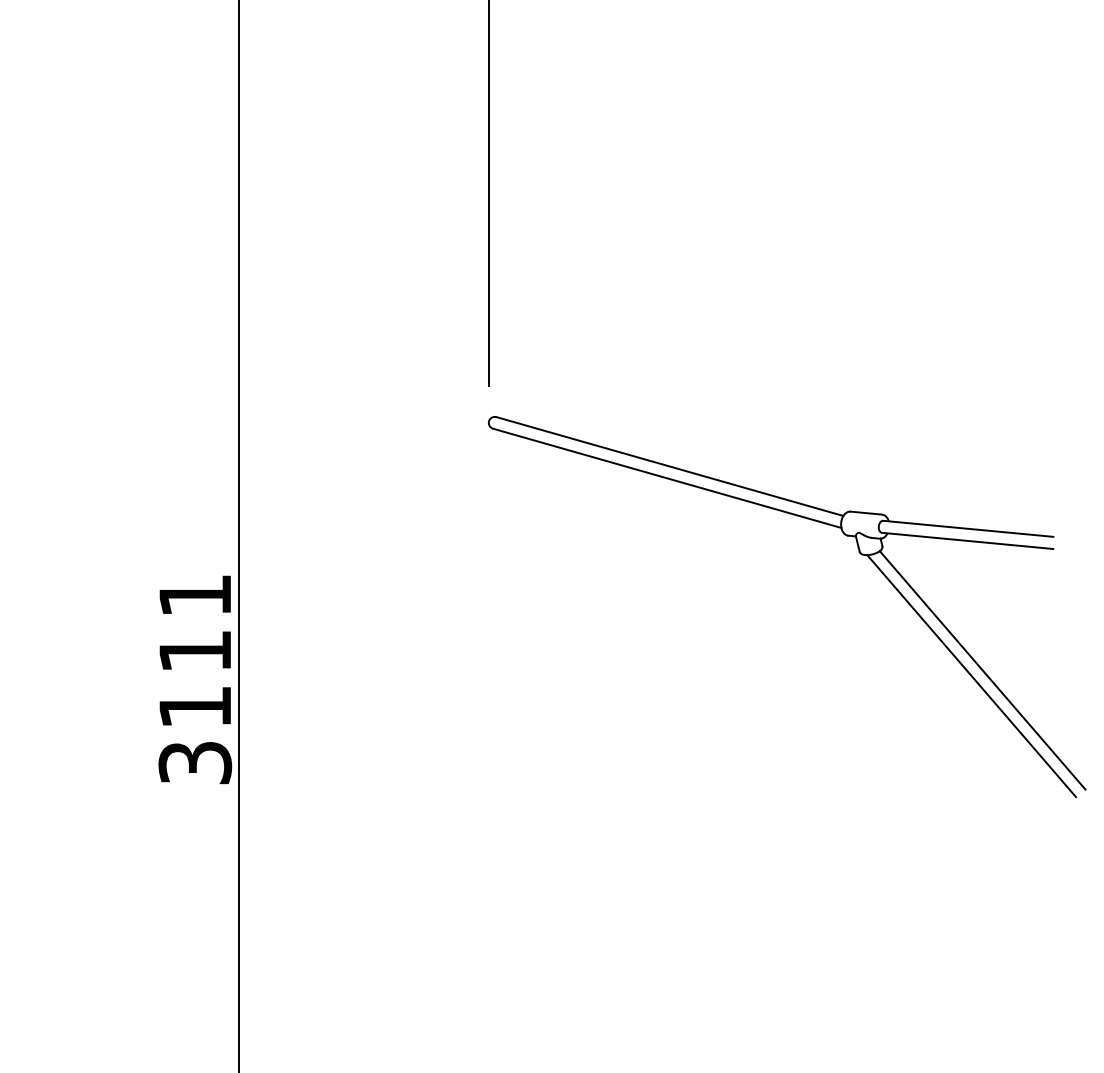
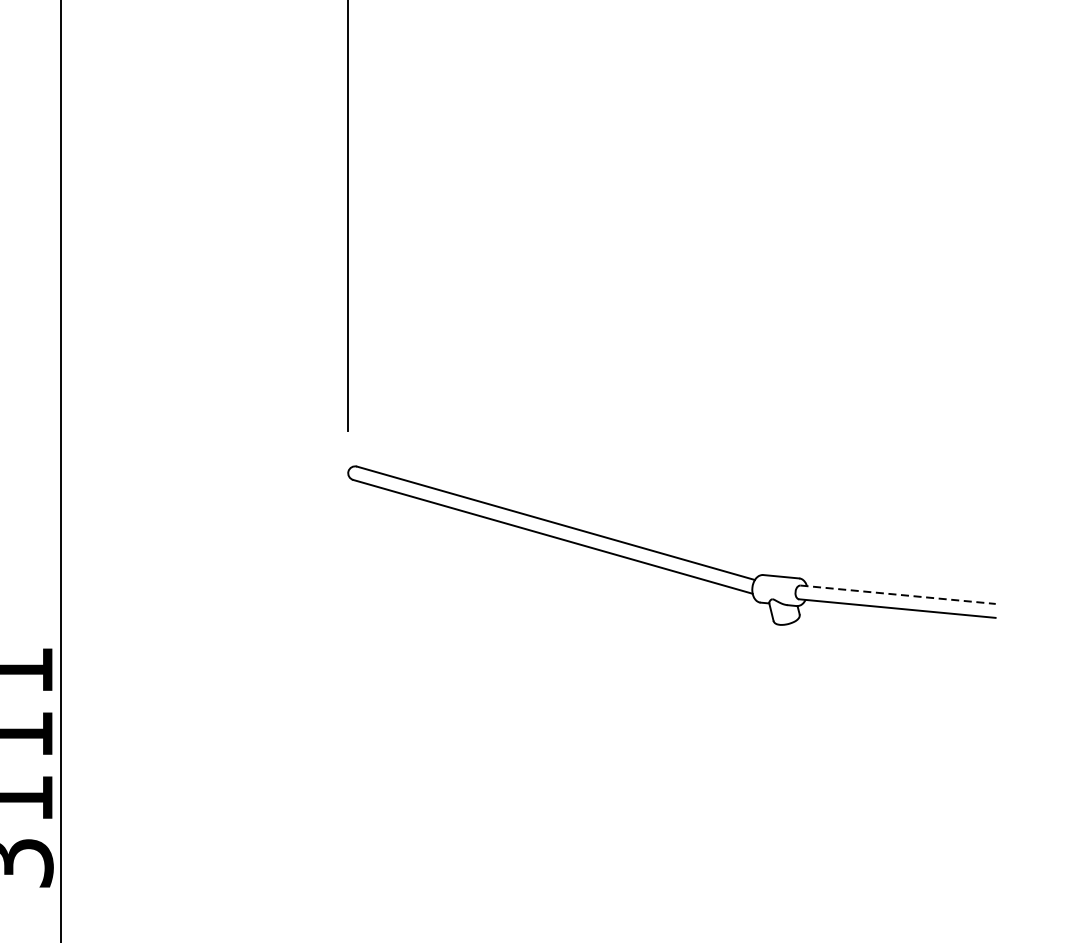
line: (968, 528) -> (898, 594), solid -> dashed
line: (982, 670) -> (914, 757), removed
line: (971, 676) -> (901, 764), removed

